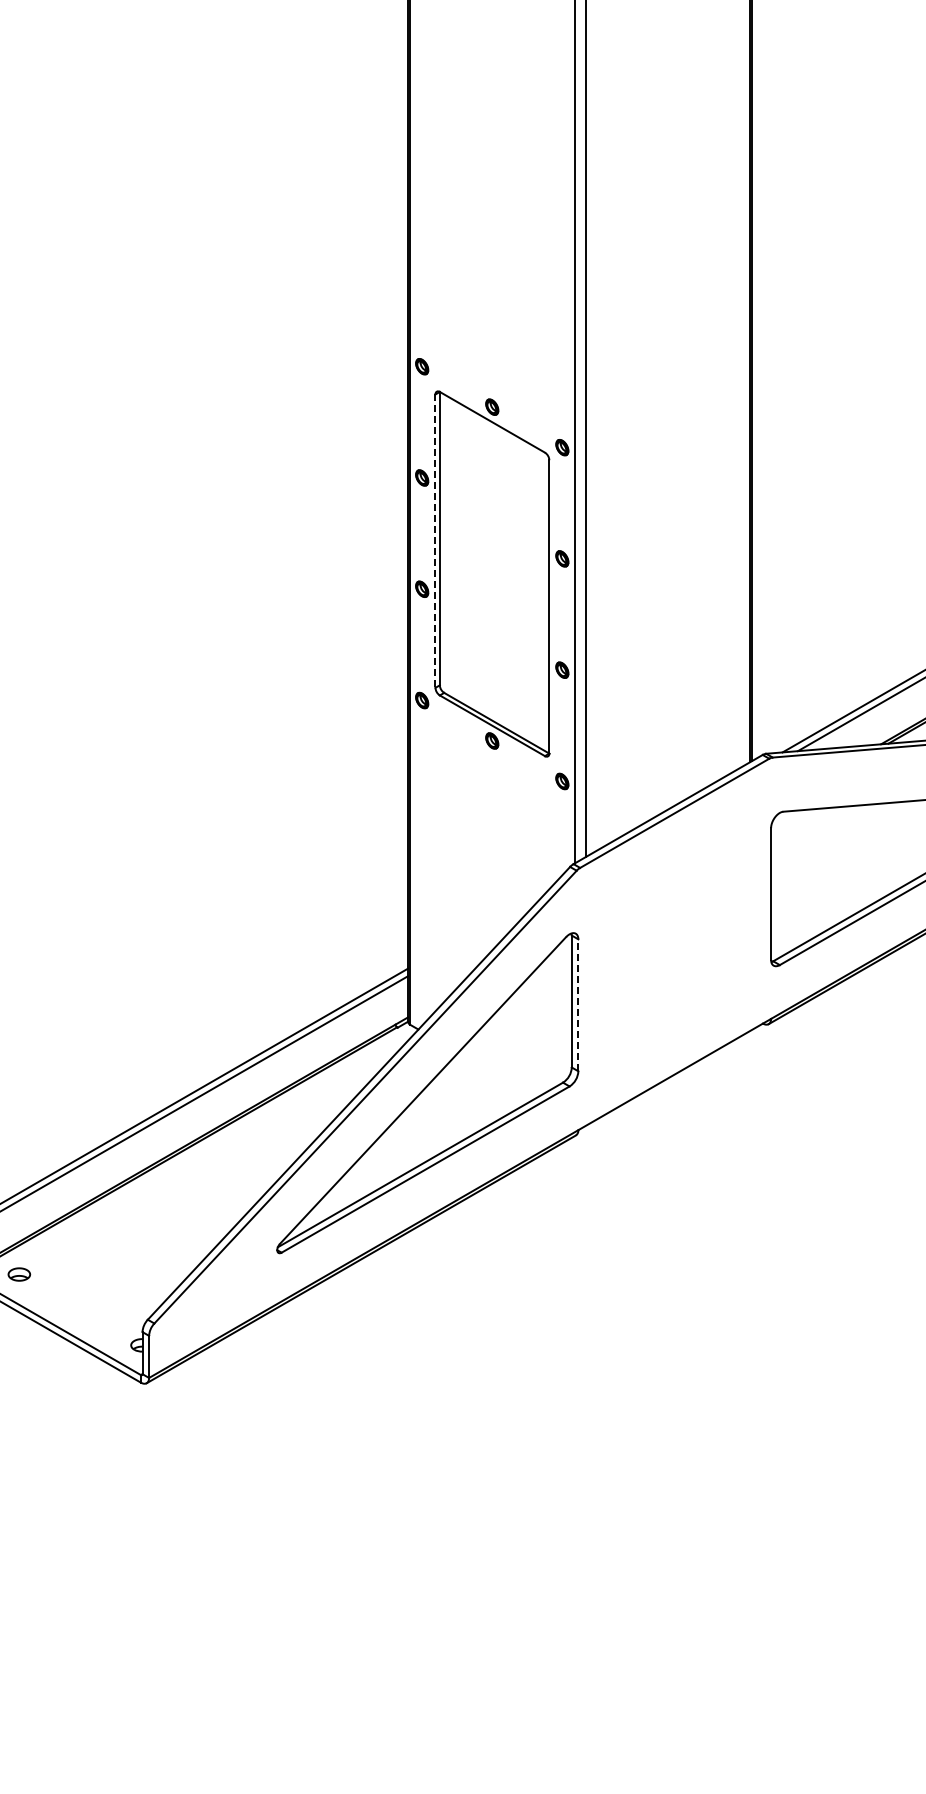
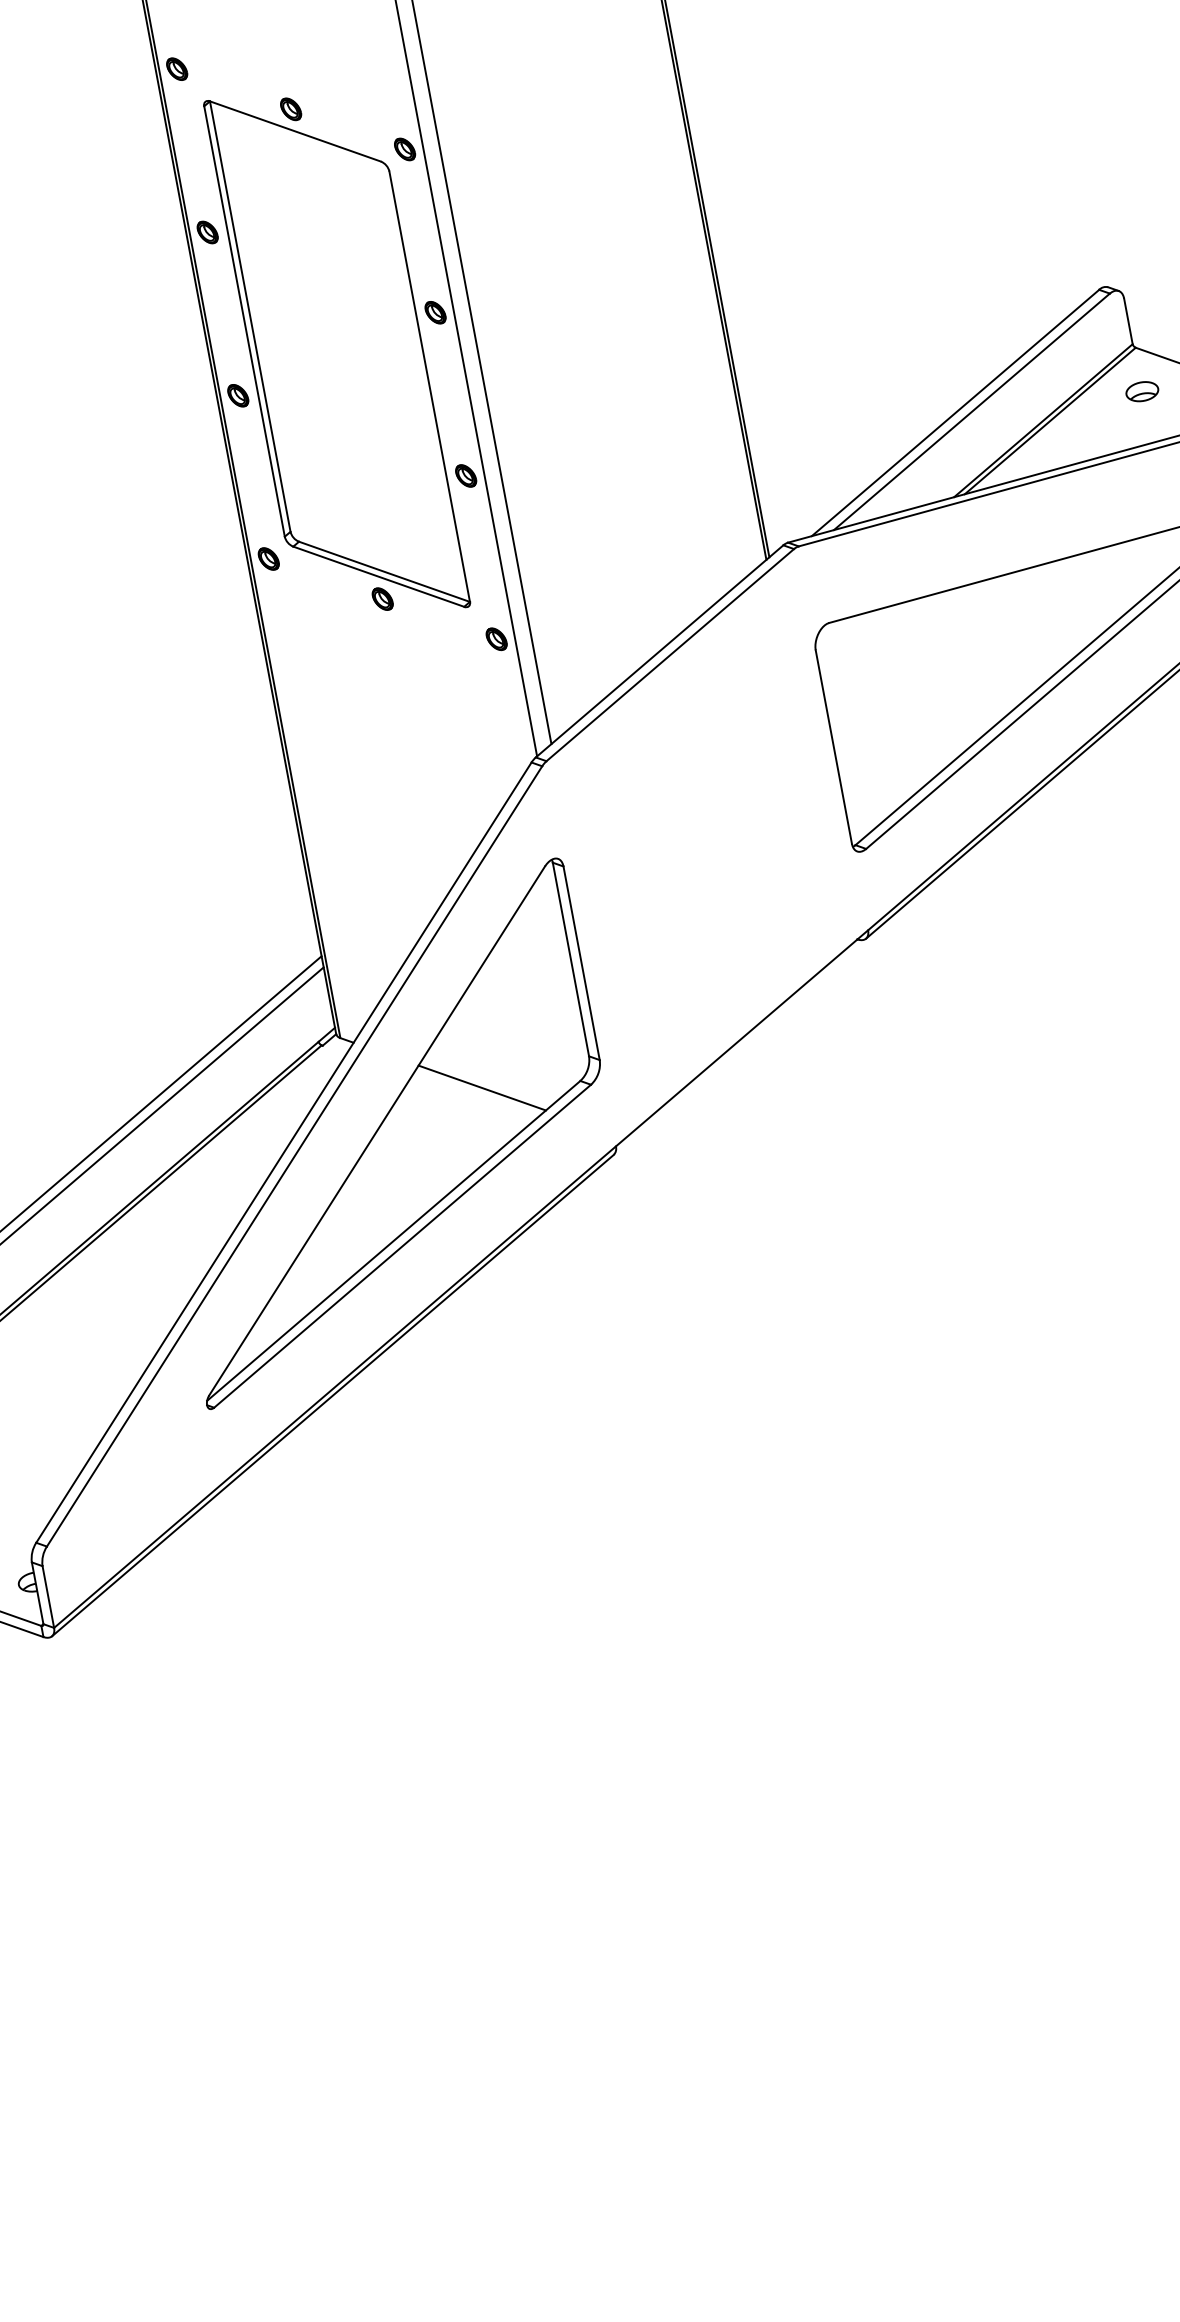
line: (435, 541) -> (244, 321), dashed -> solid
line: (578, 1005) -> (581, 963), dashed -> solid
line: (497, 1074) -> (481, 1086), added

